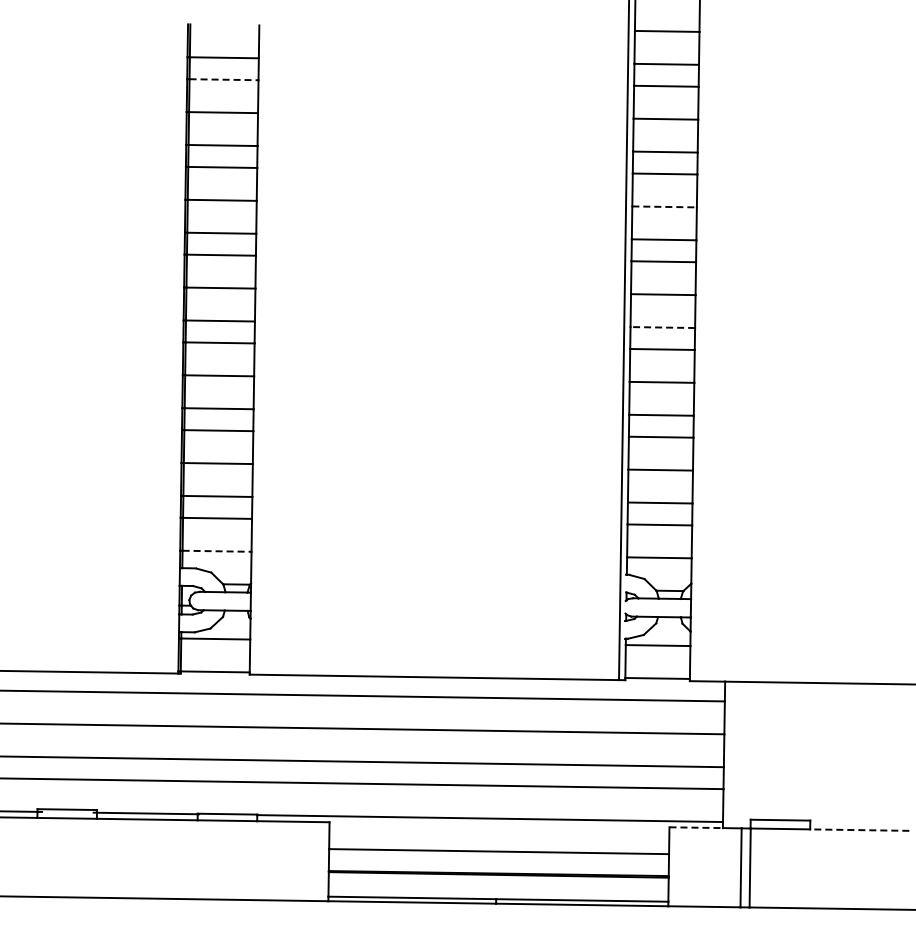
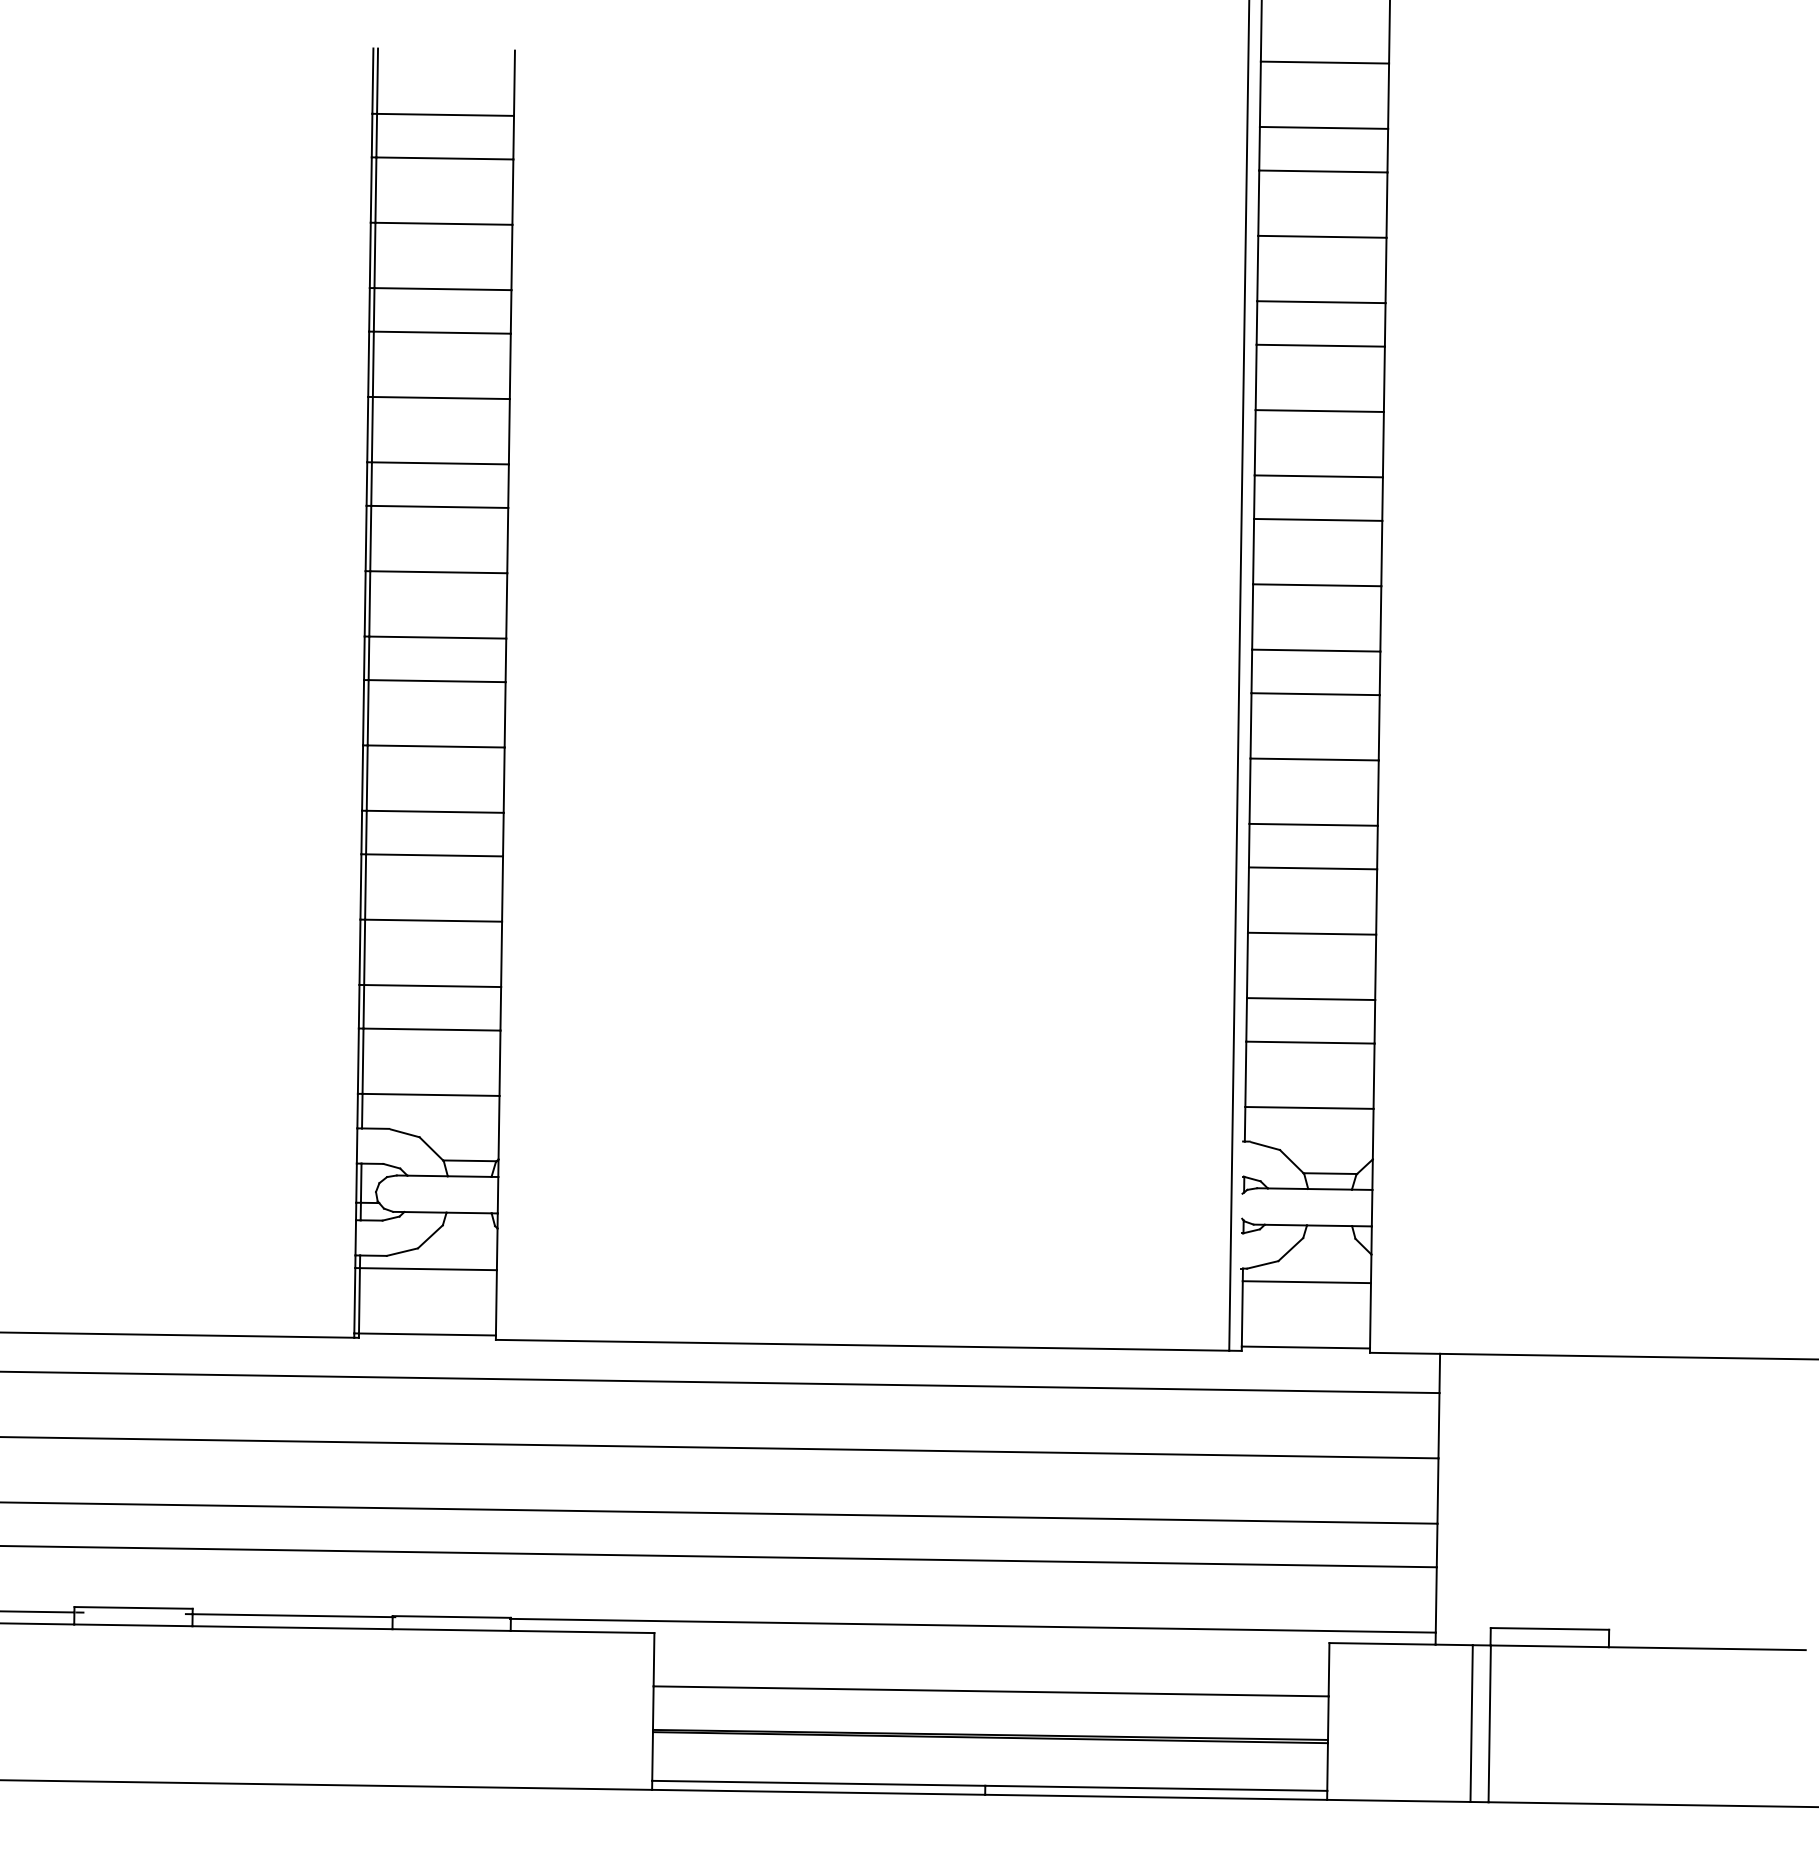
line: (224, 79) -> (445, 158), dashed -> solid
line: (665, 206) -> (1321, 410), dashed -> solid
line: (662, 327) -> (1315, 650), dashed -> solid
line: (217, 551) -> (431, 1095), dashed -> solid
line: (696, 827) -> (1383, 1643), dashed -> solid
line: (859, 830) -> (1706, 1649), dashed -> solid

